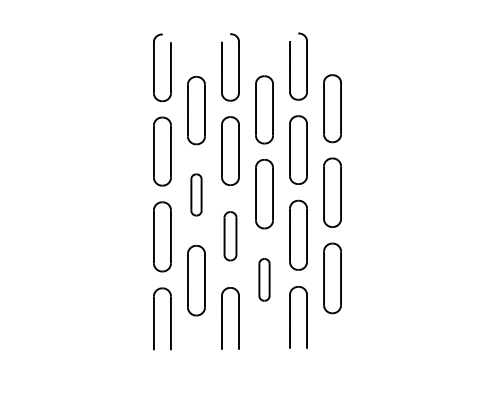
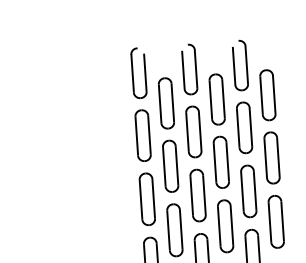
part: (196, 194) -> (170, 166), size x1.67
part: (230, 235) -> (198, 194), size x1.43
part: (264, 279) -> (225, 226), size x1.67

